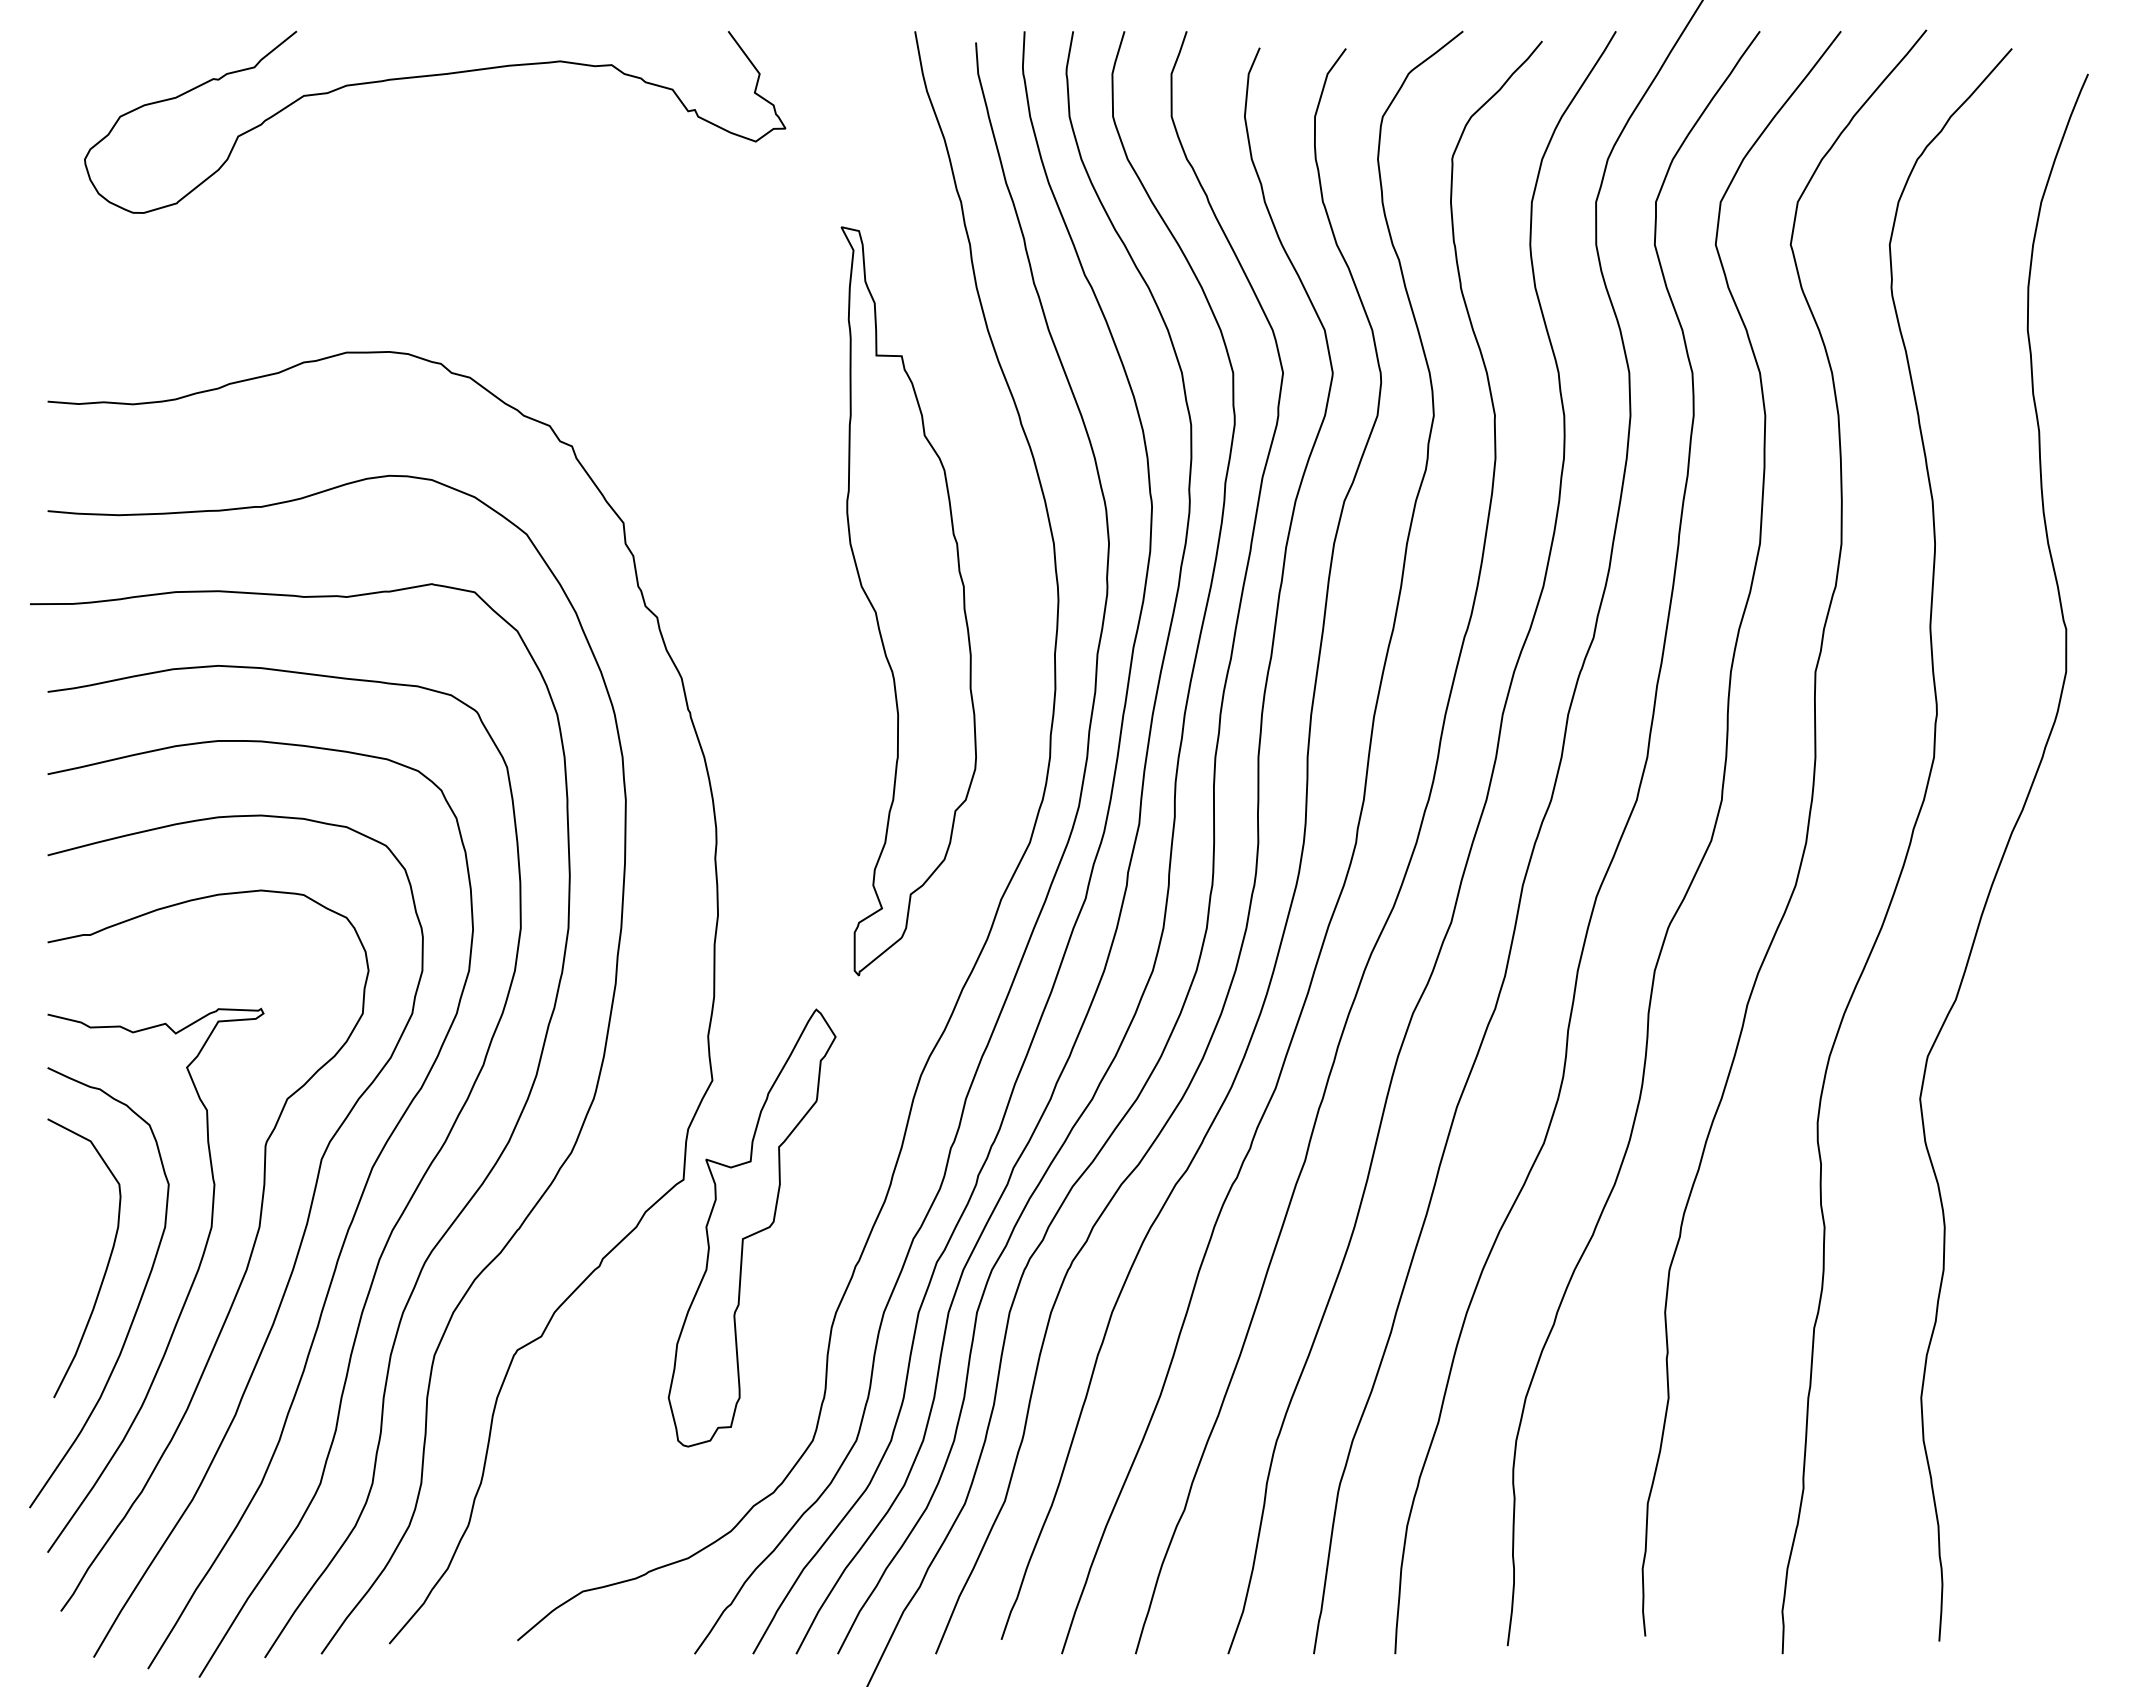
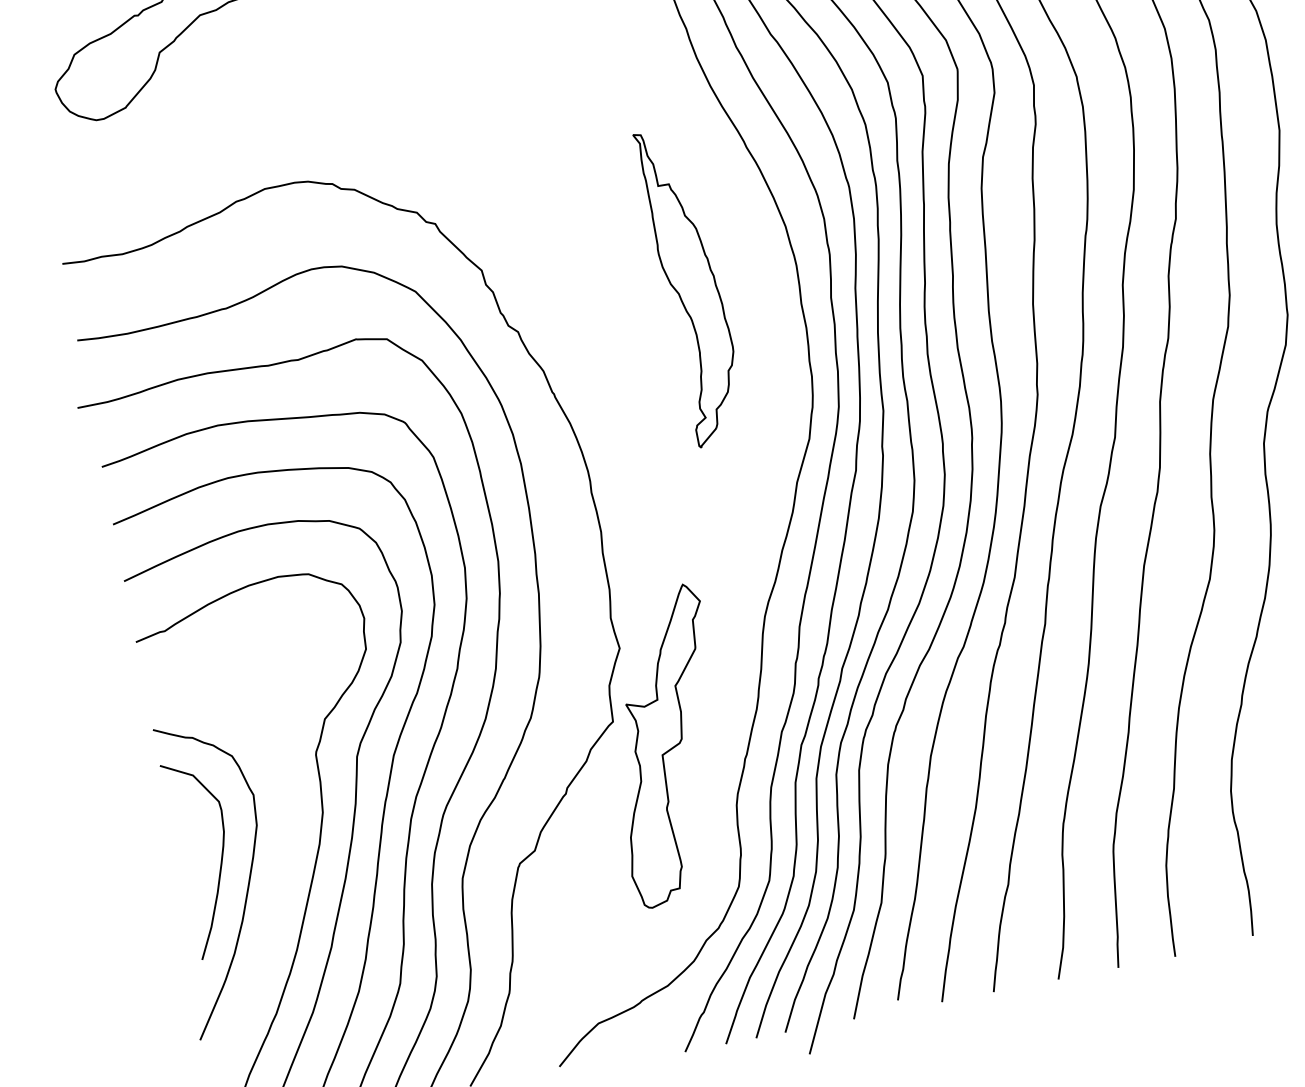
part: (908, 601) -> (691, 286), size x0.6
curve: (187, 1293) -> (281, 868), removed

